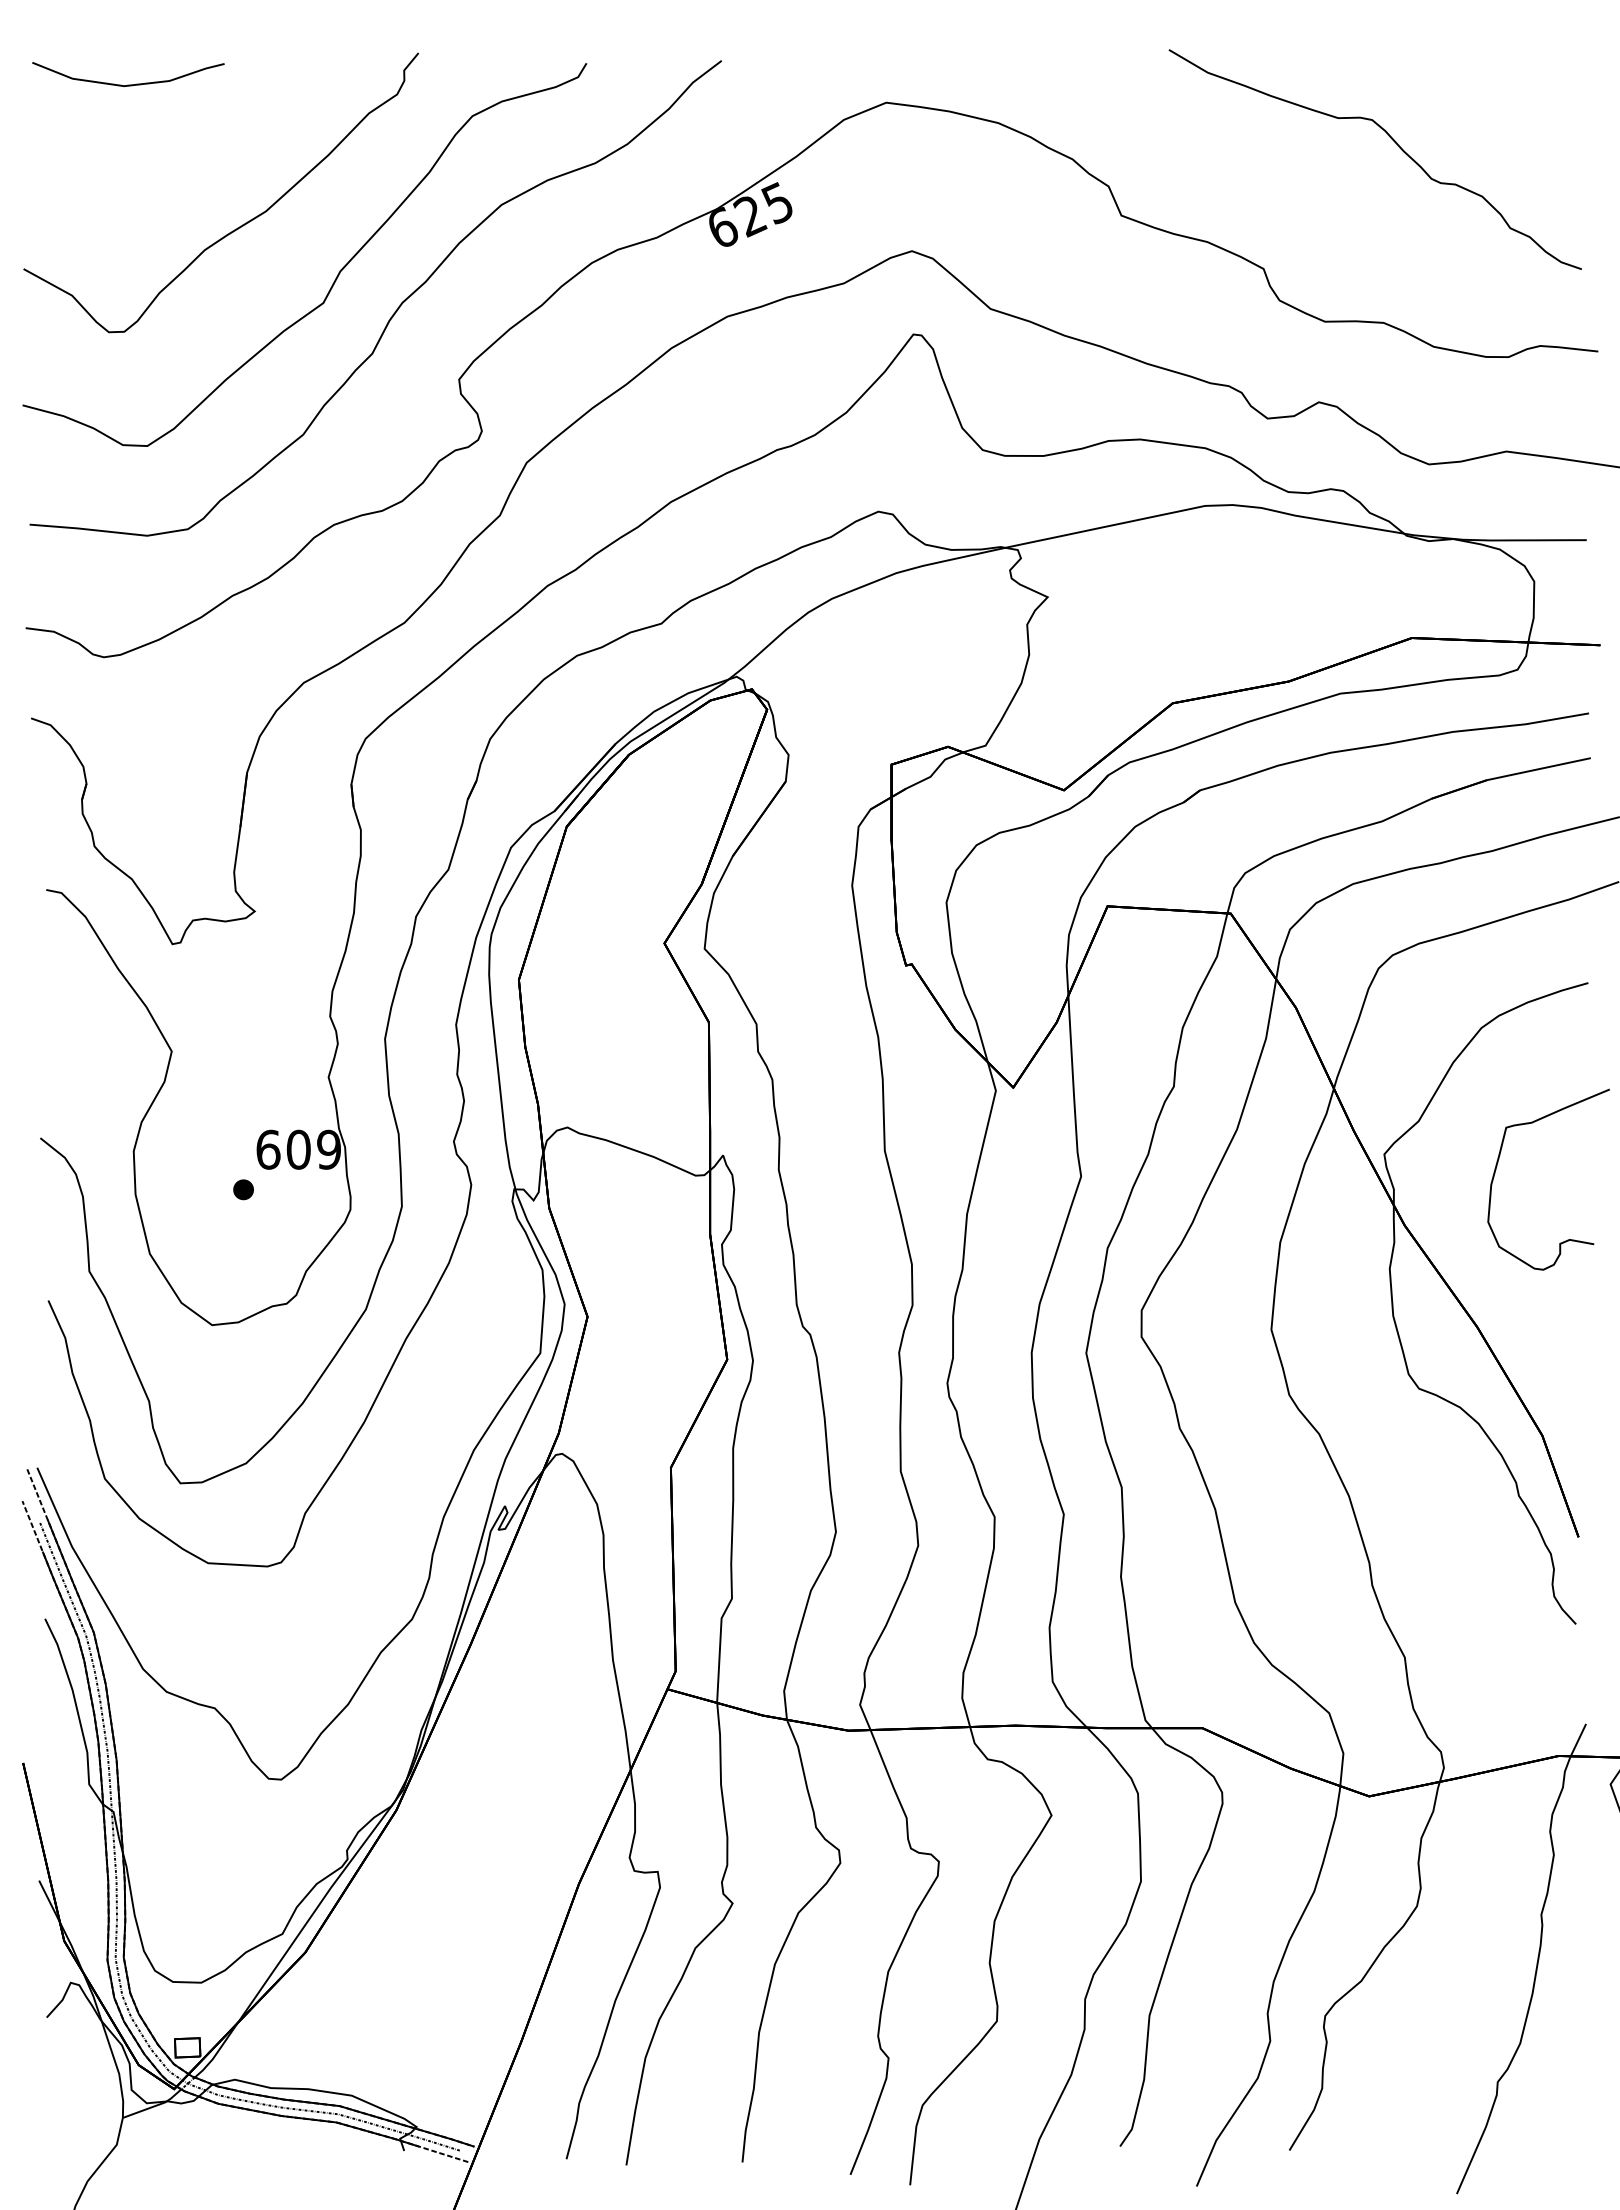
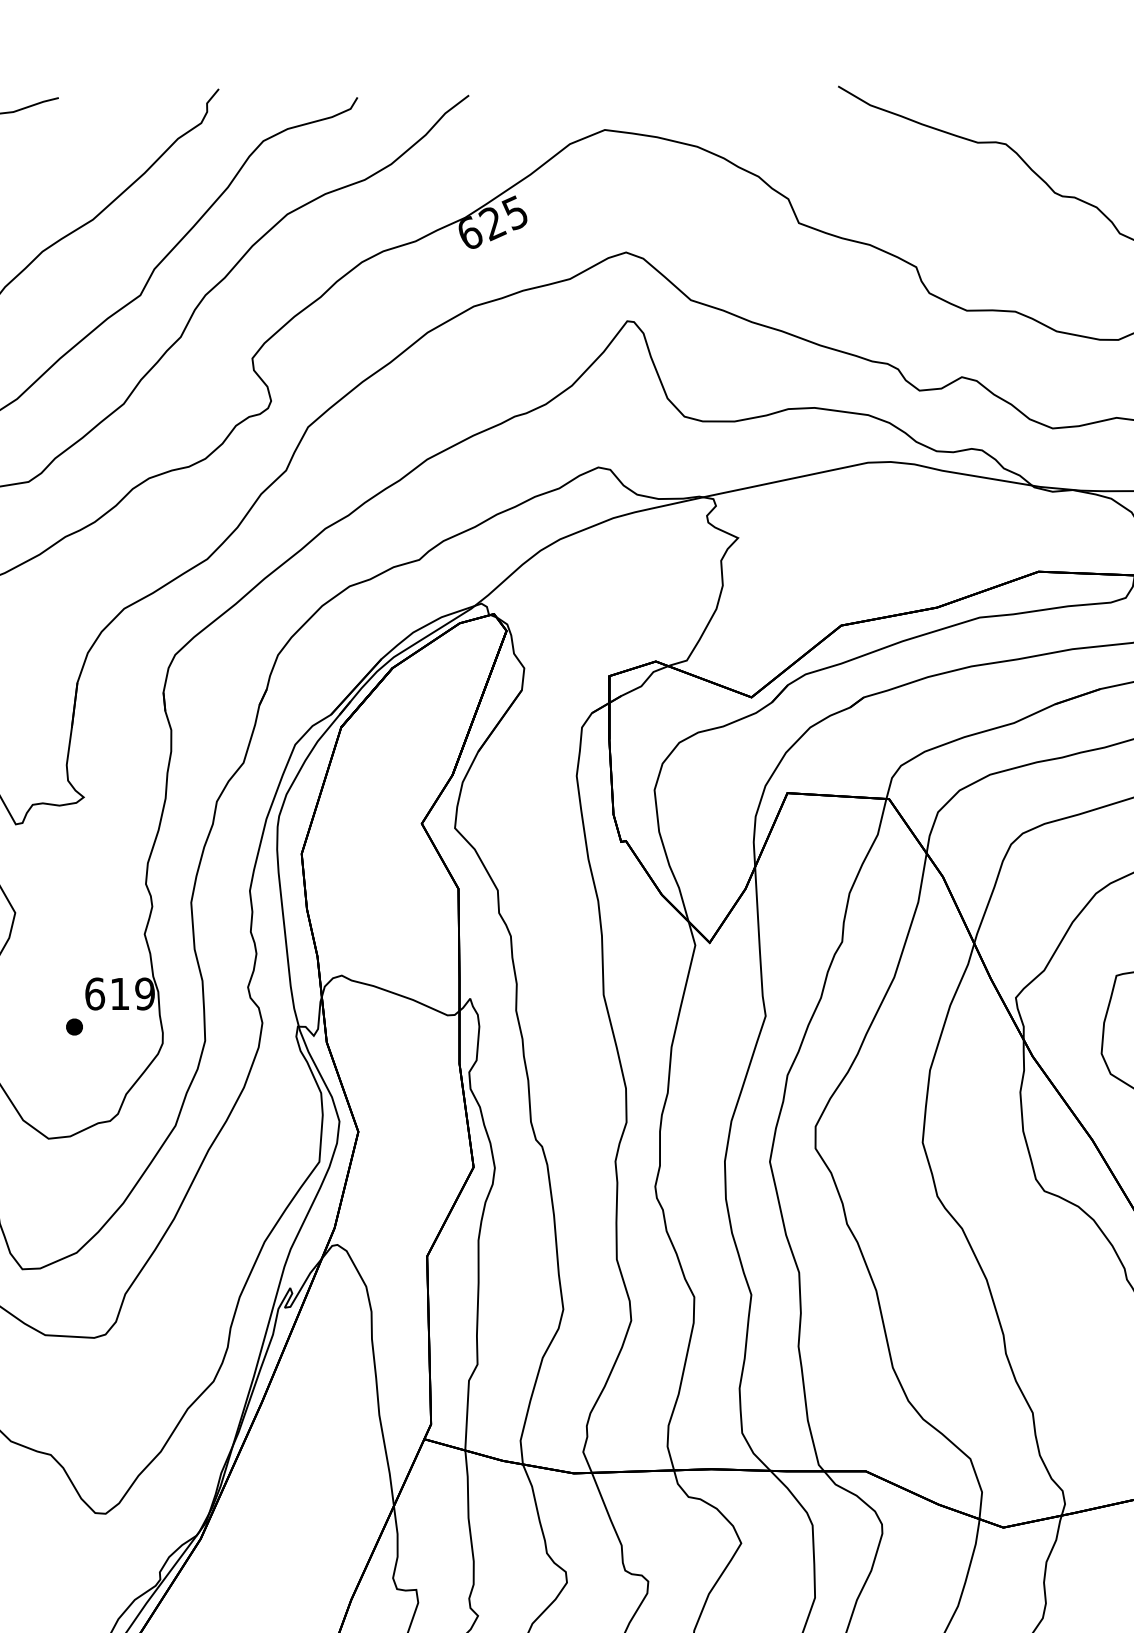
text: (298, 1149) -> (119, 993), 609 -> 619

